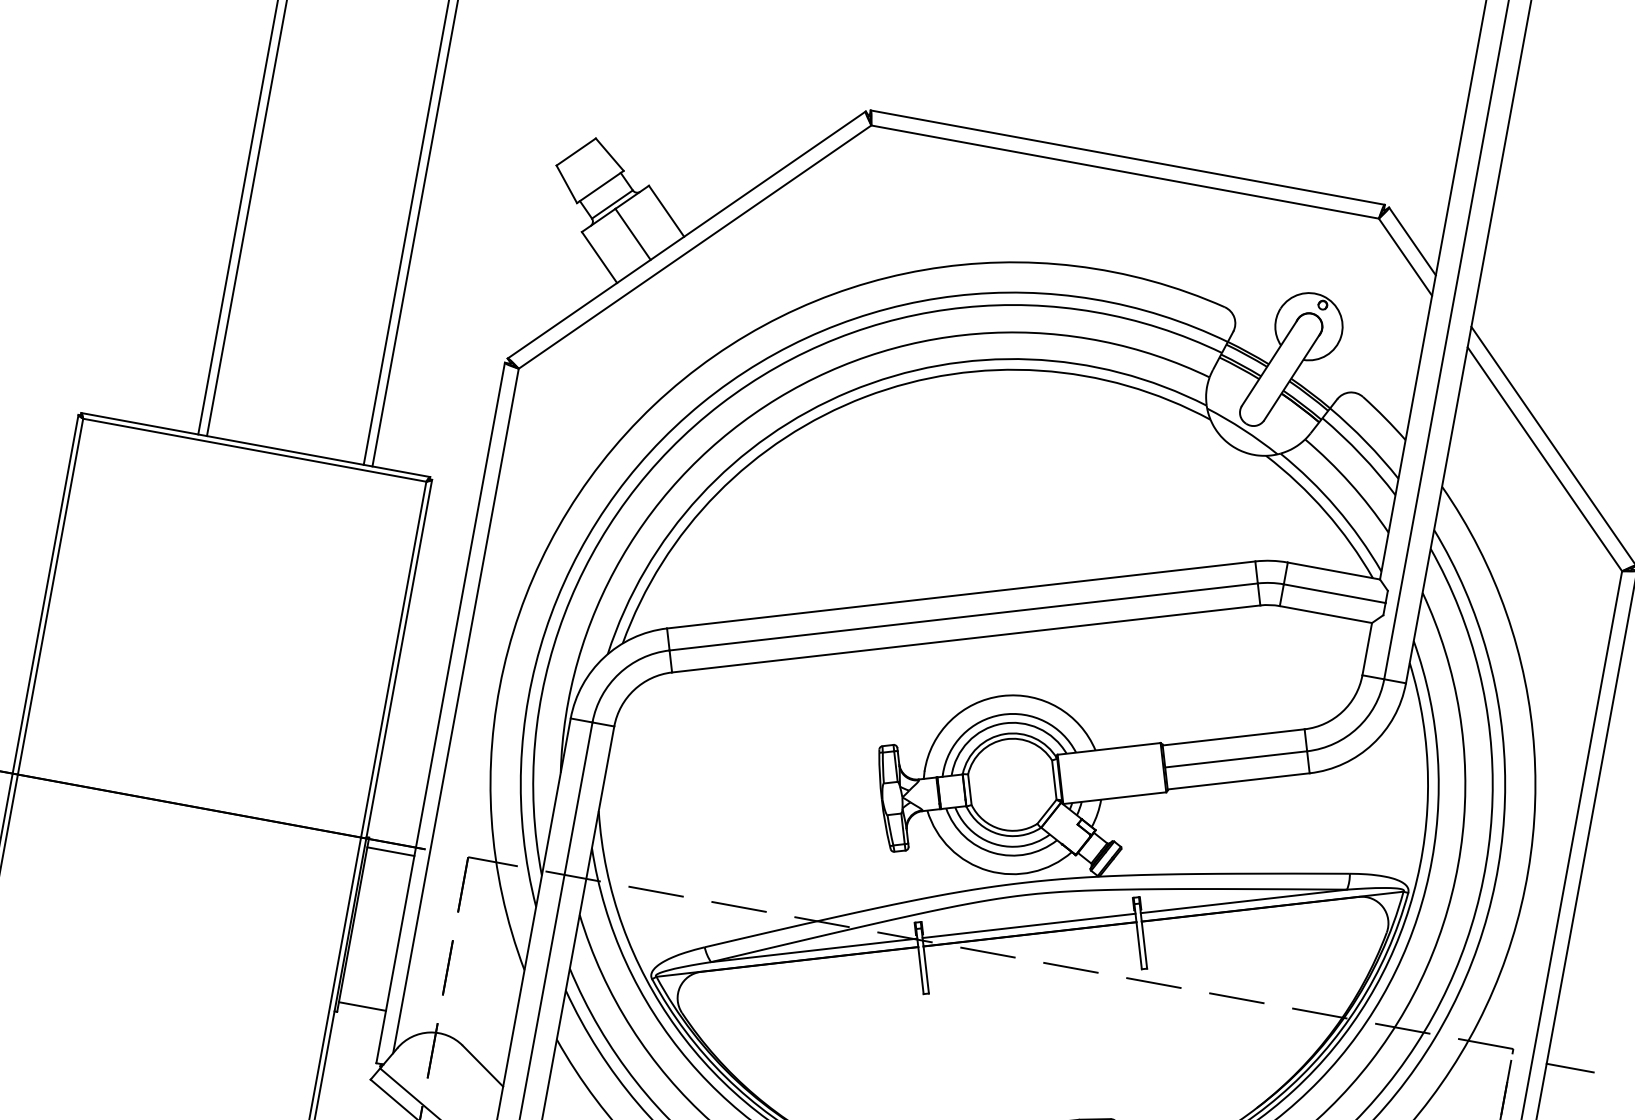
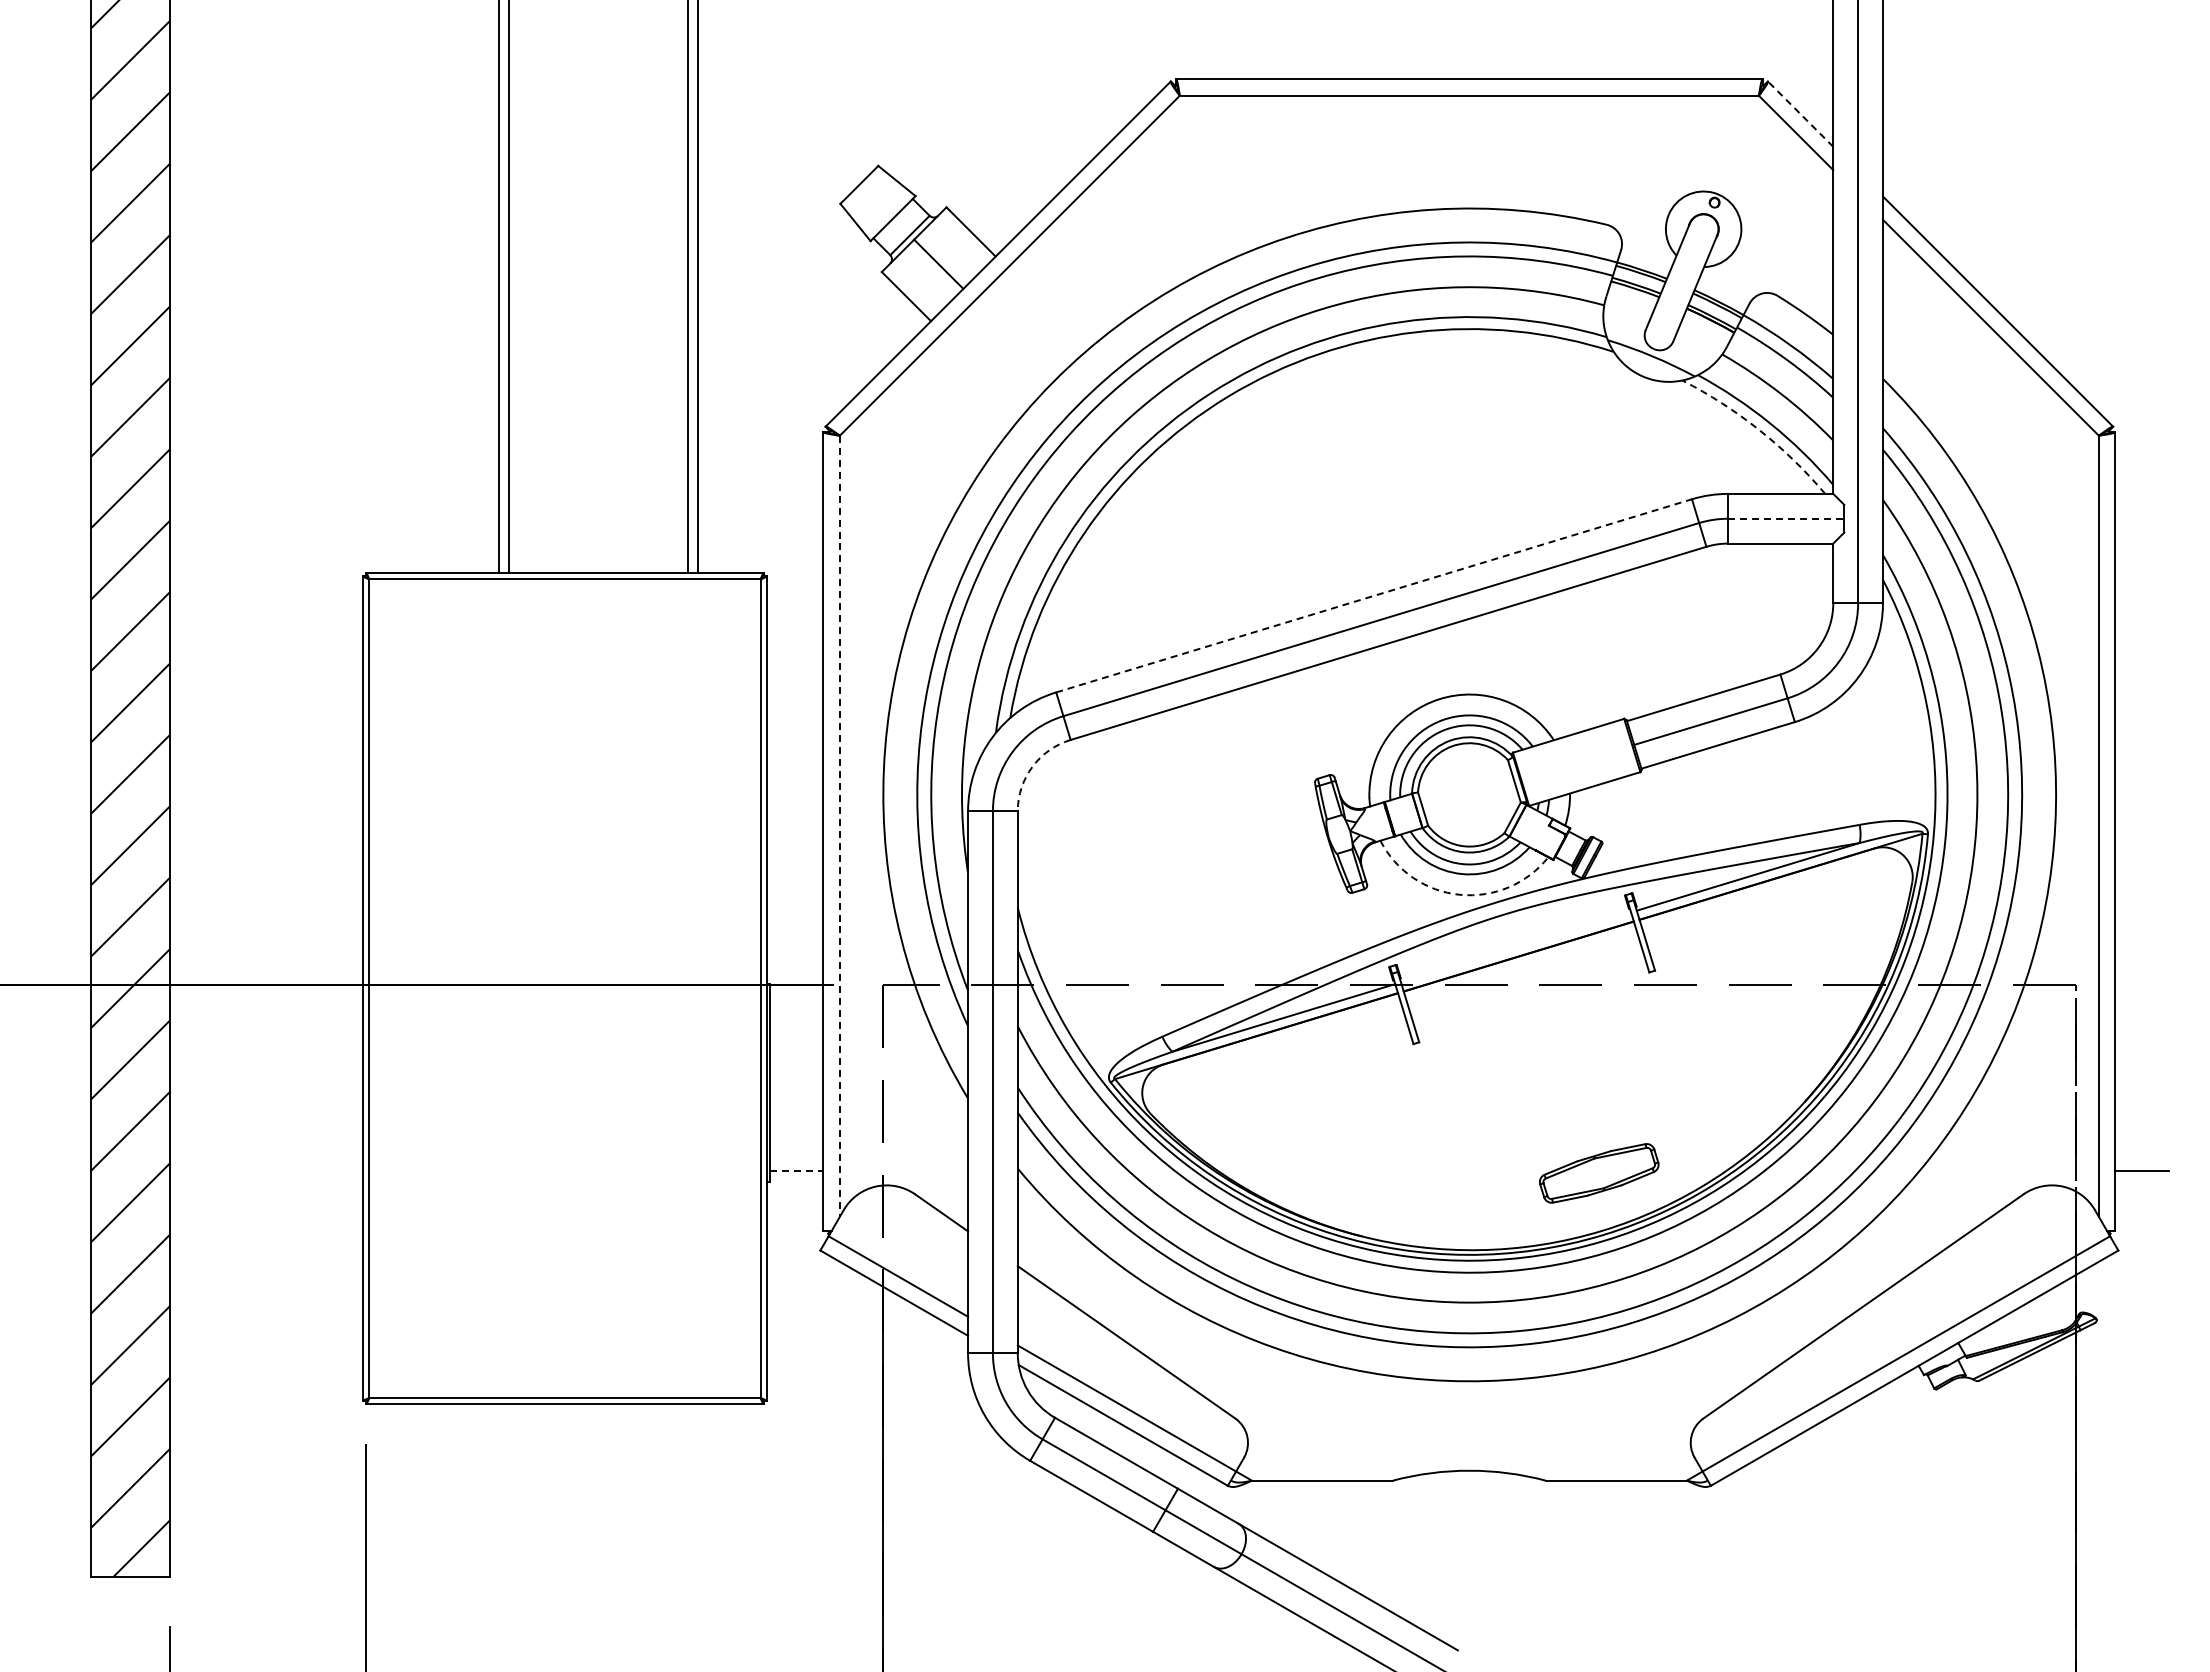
line: (1412, 240) -> (1800, 113), solid -> dashed
arc: (1325, 512) -> (1759, 430), solid -> dashed
line: (1335, 593) -> (1786, 518), solid -> dashed
line: (961, 594) -> (1374, 595), solid -> dashed
arc: (634, 689) -> (1032, 766), solid -> dashed
line: (455, 711) -> (839, 826), solid -> dashed
line: (390, 851) -> (796, 994), removed
arc: (988, 870) -> (1459, 894), solid -> dashed
line: (1028, 925) -> (1515, 947), removed
line: (362, 1006) -> (796, 1171), solid -> dashed
line: (1570, 1067) -> (2142, 994), removed

